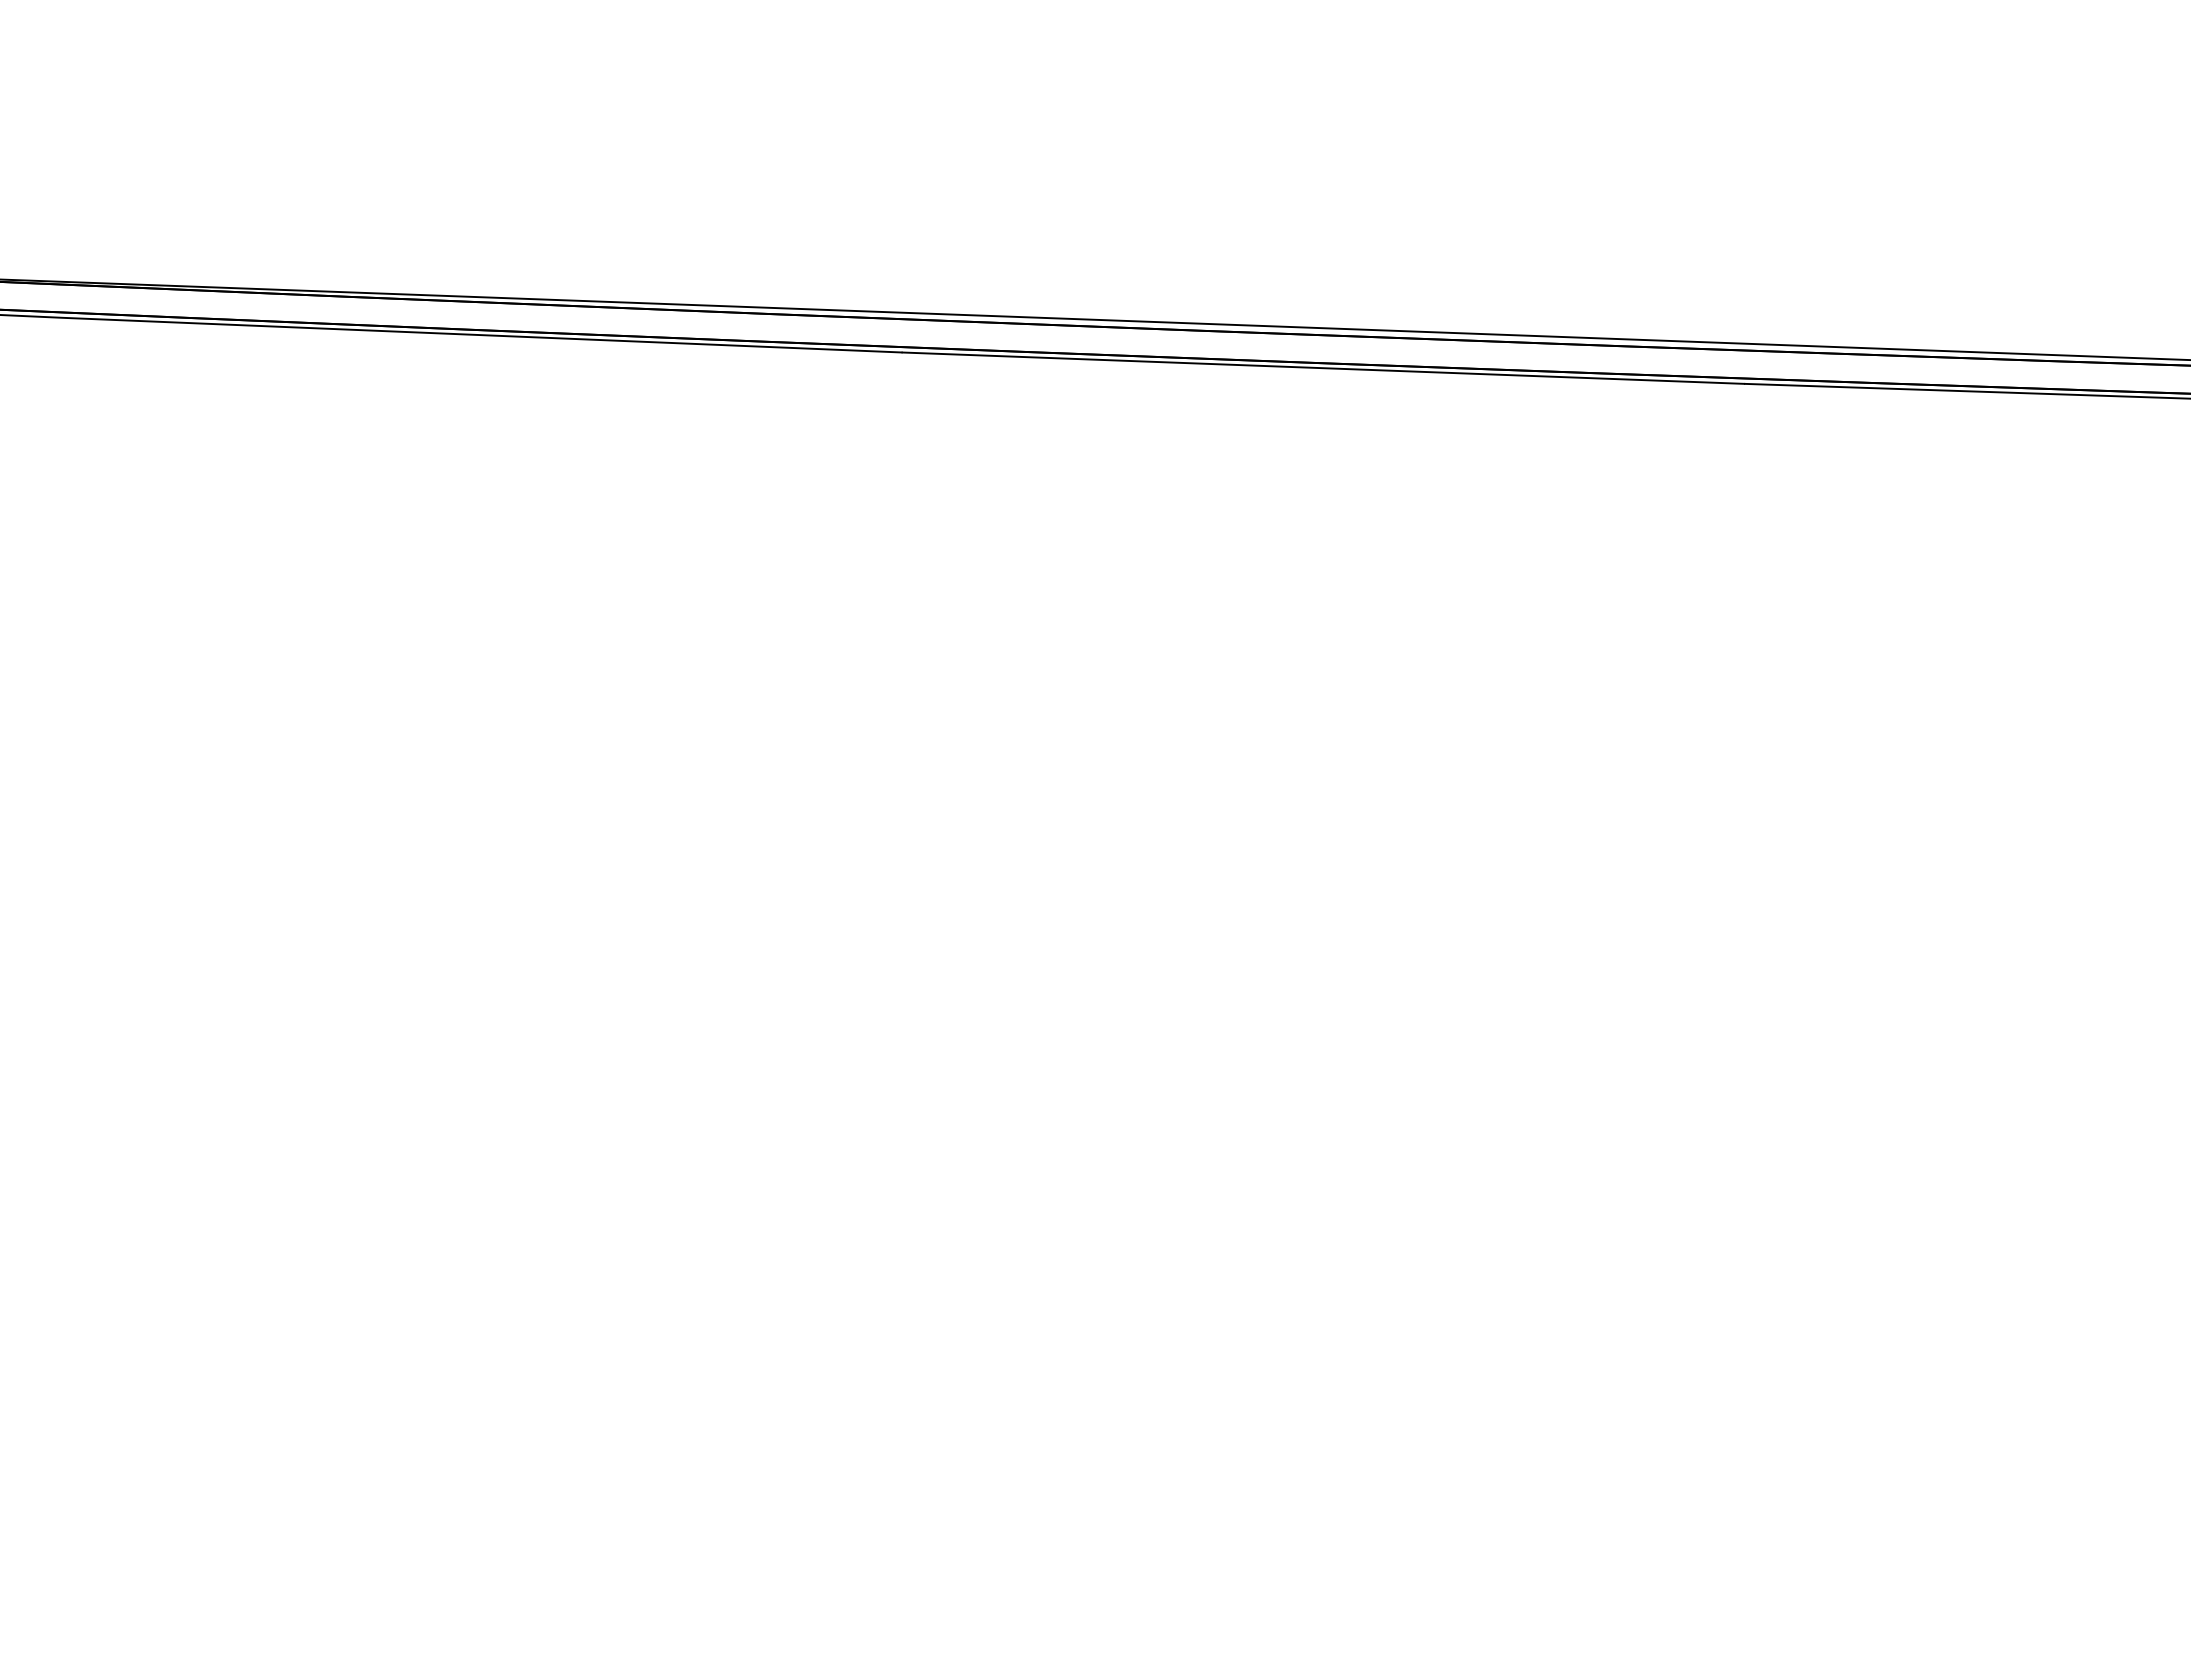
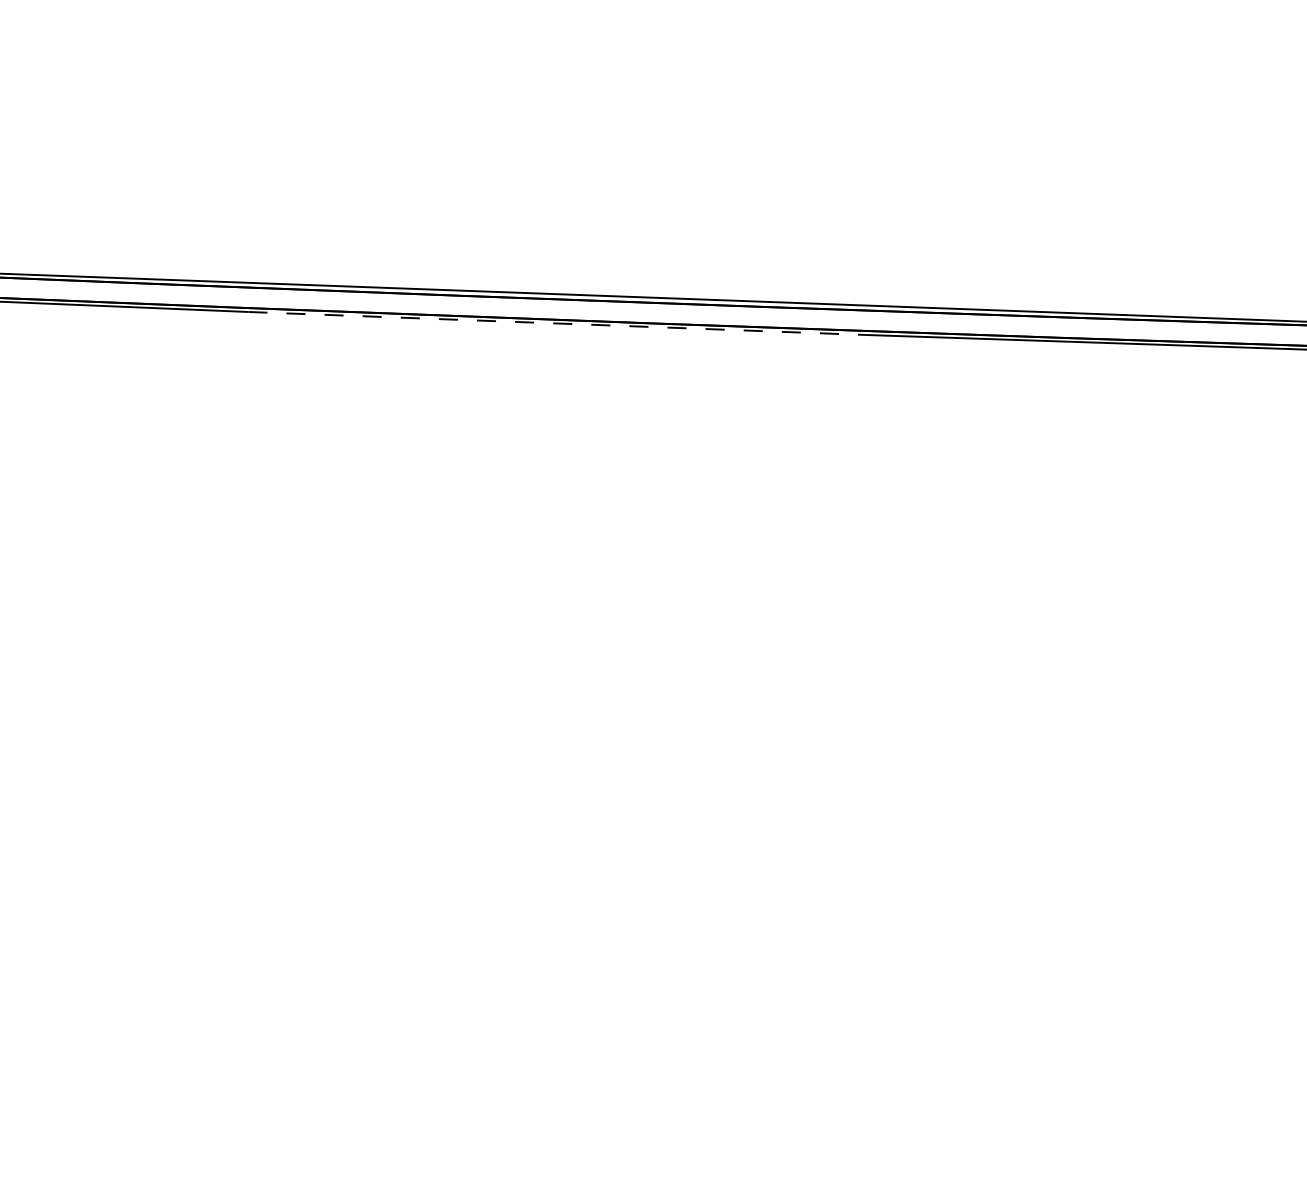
line: (1323, 368) -> (556, 323), solid -> dashed

